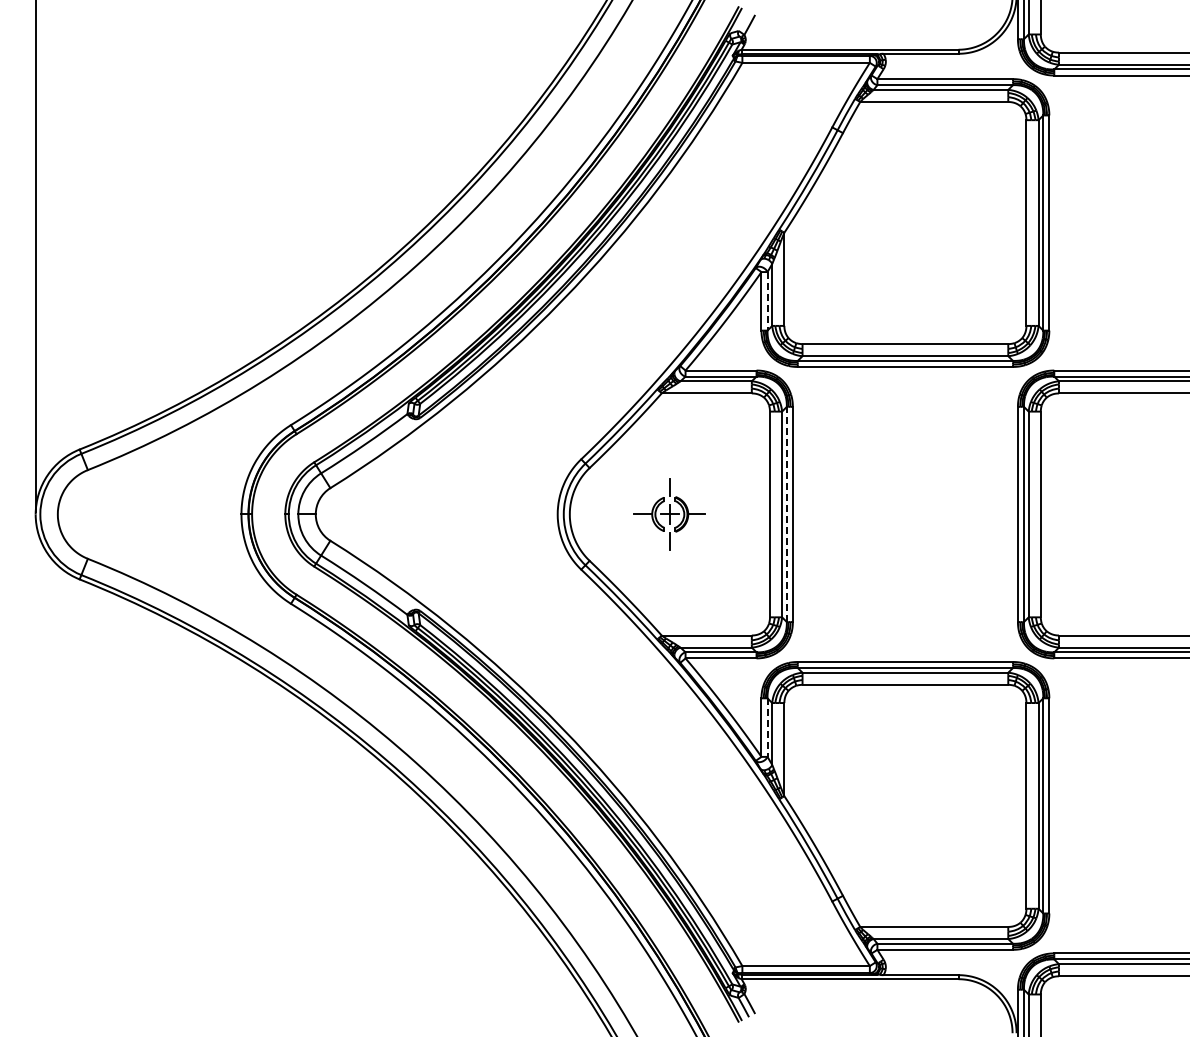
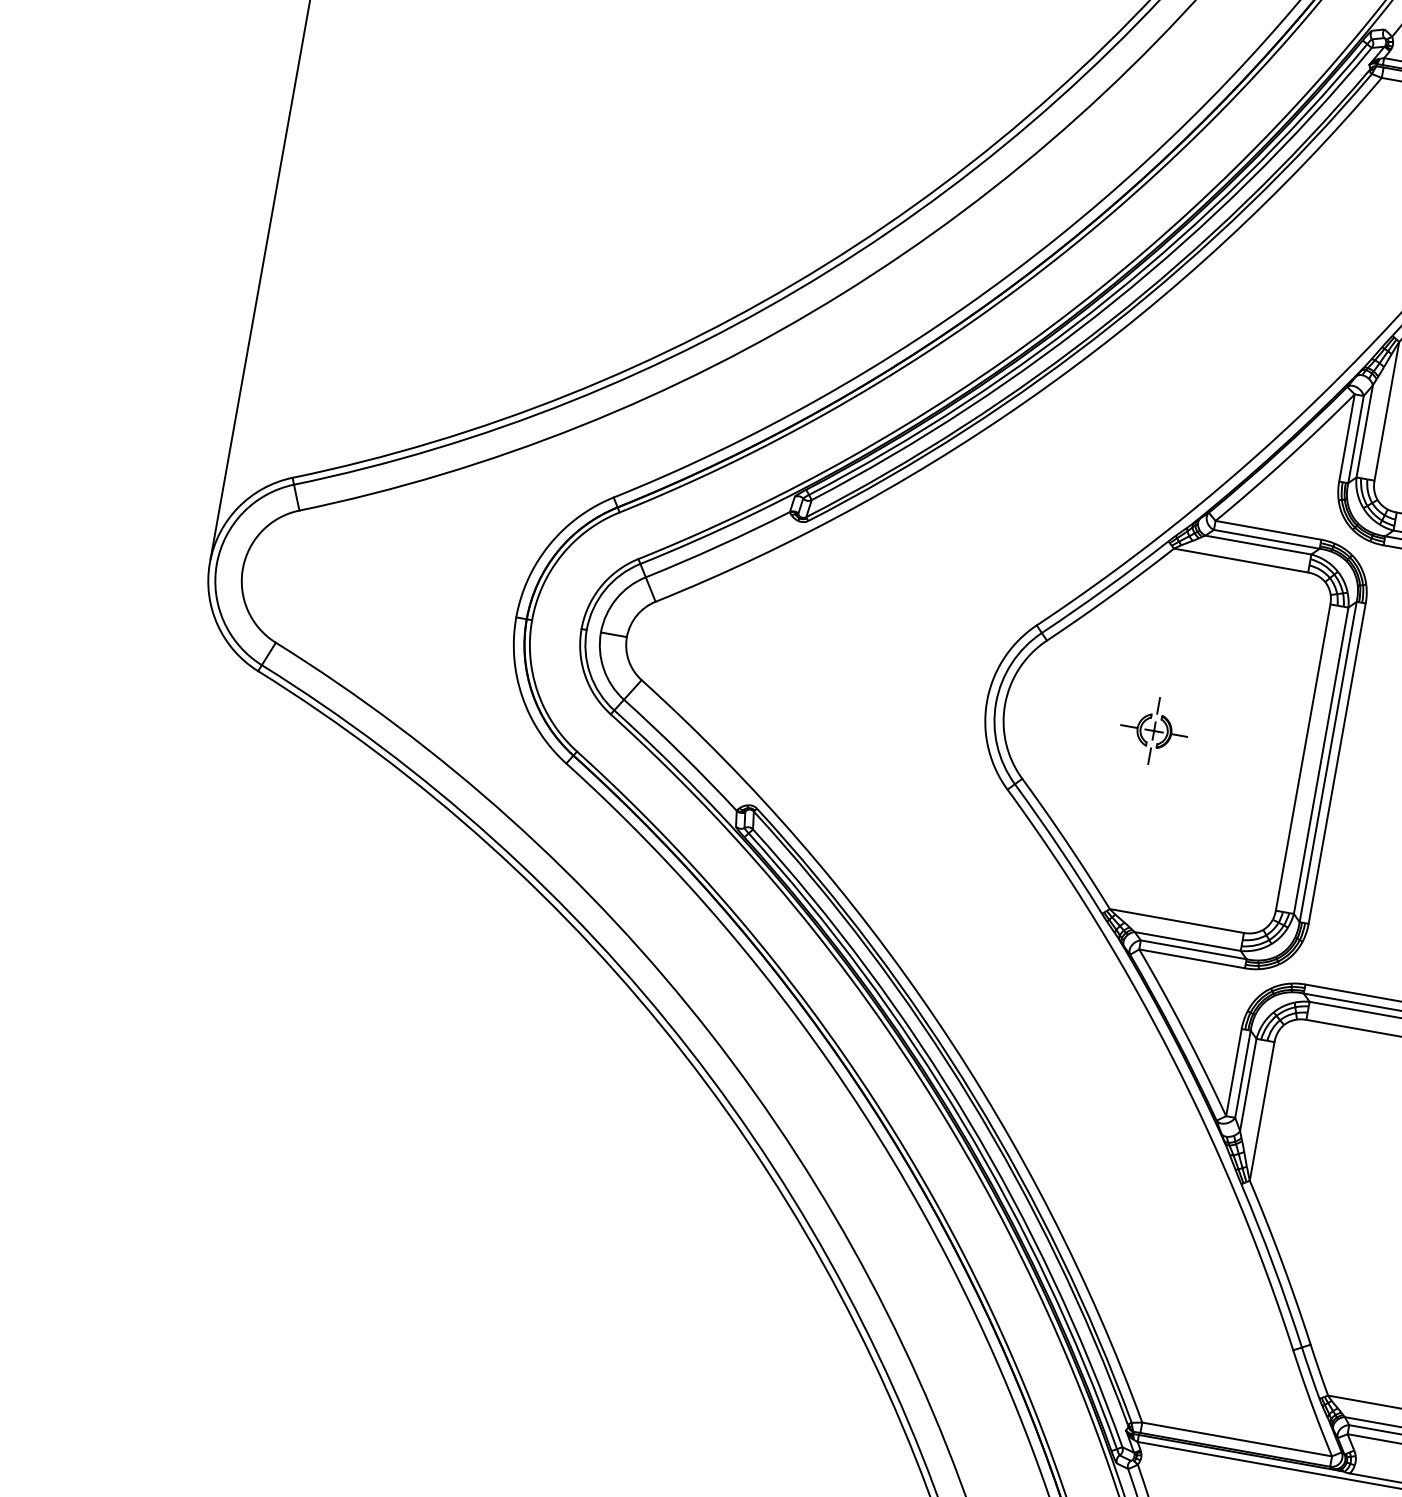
line: (767, 301) -> (1355, 439), dashed -> solid
part: (669, 514) -> (1153, 730), size x0.62
line: (786, 514) -> (1327, 761), dashed -> solid
line: (767, 728) -> (1242, 1075), dashed -> solid

